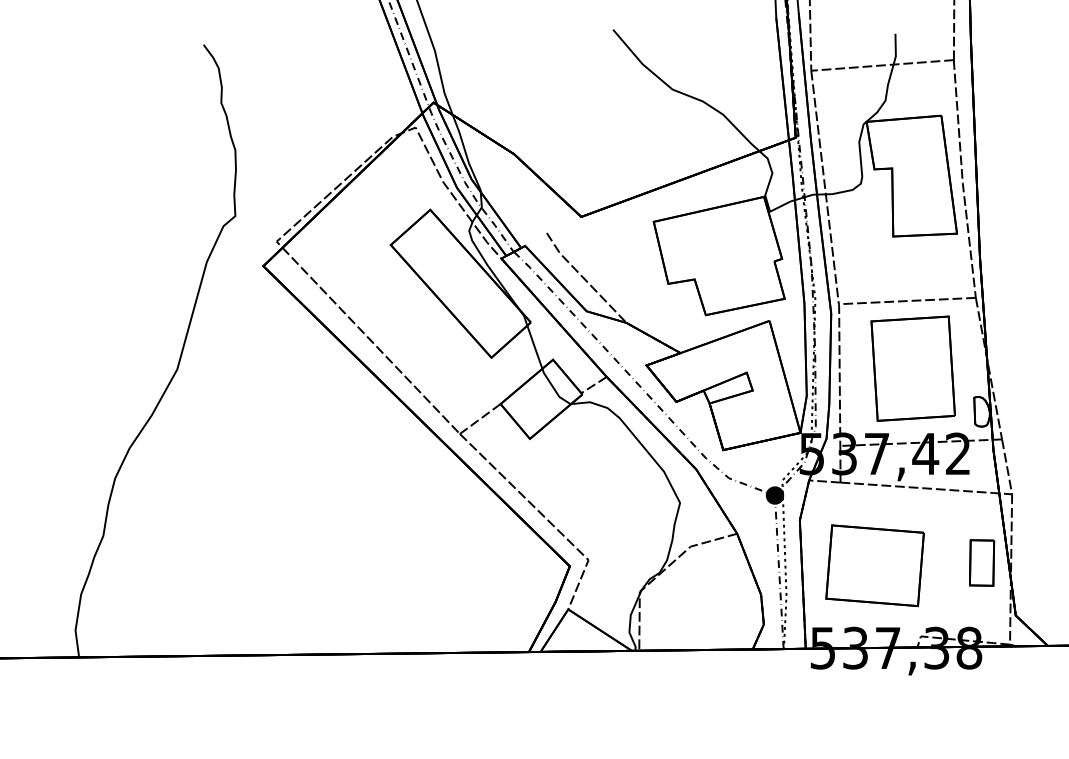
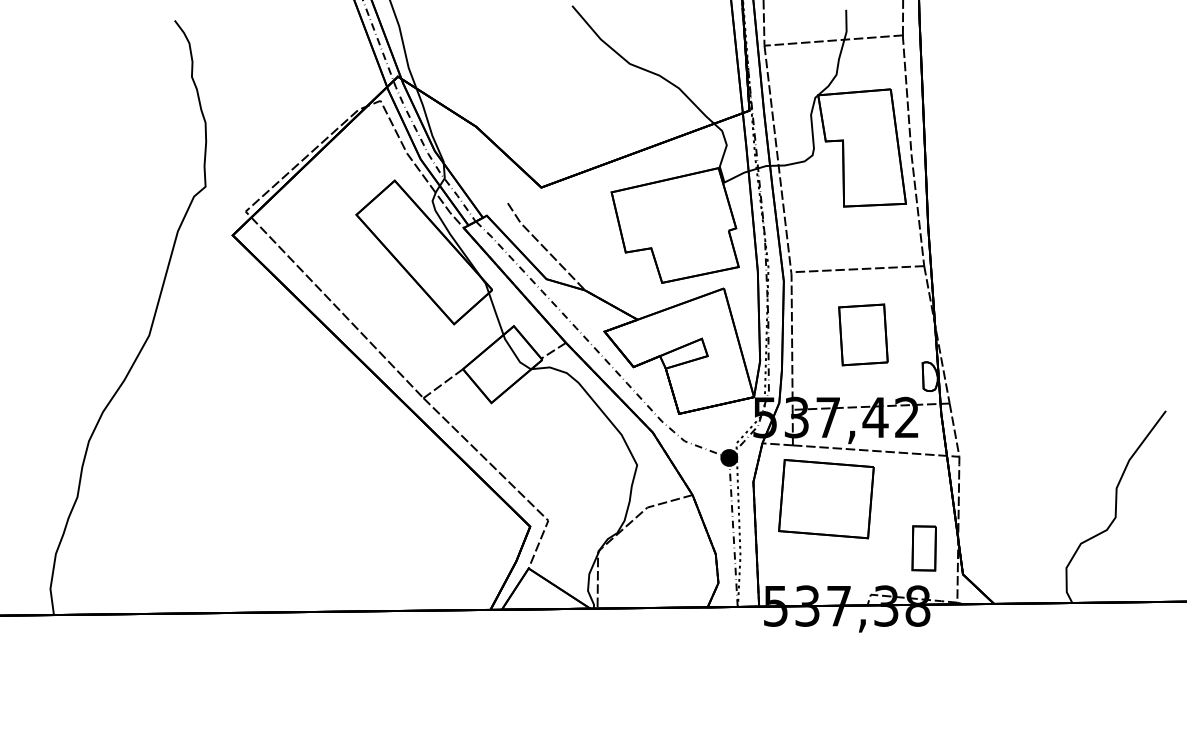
part: (913, 368) -> (863, 334), size x0.6
part: (981, 563) -> (923, 548), moved
part: (875, 566) -> (826, 499), moved

